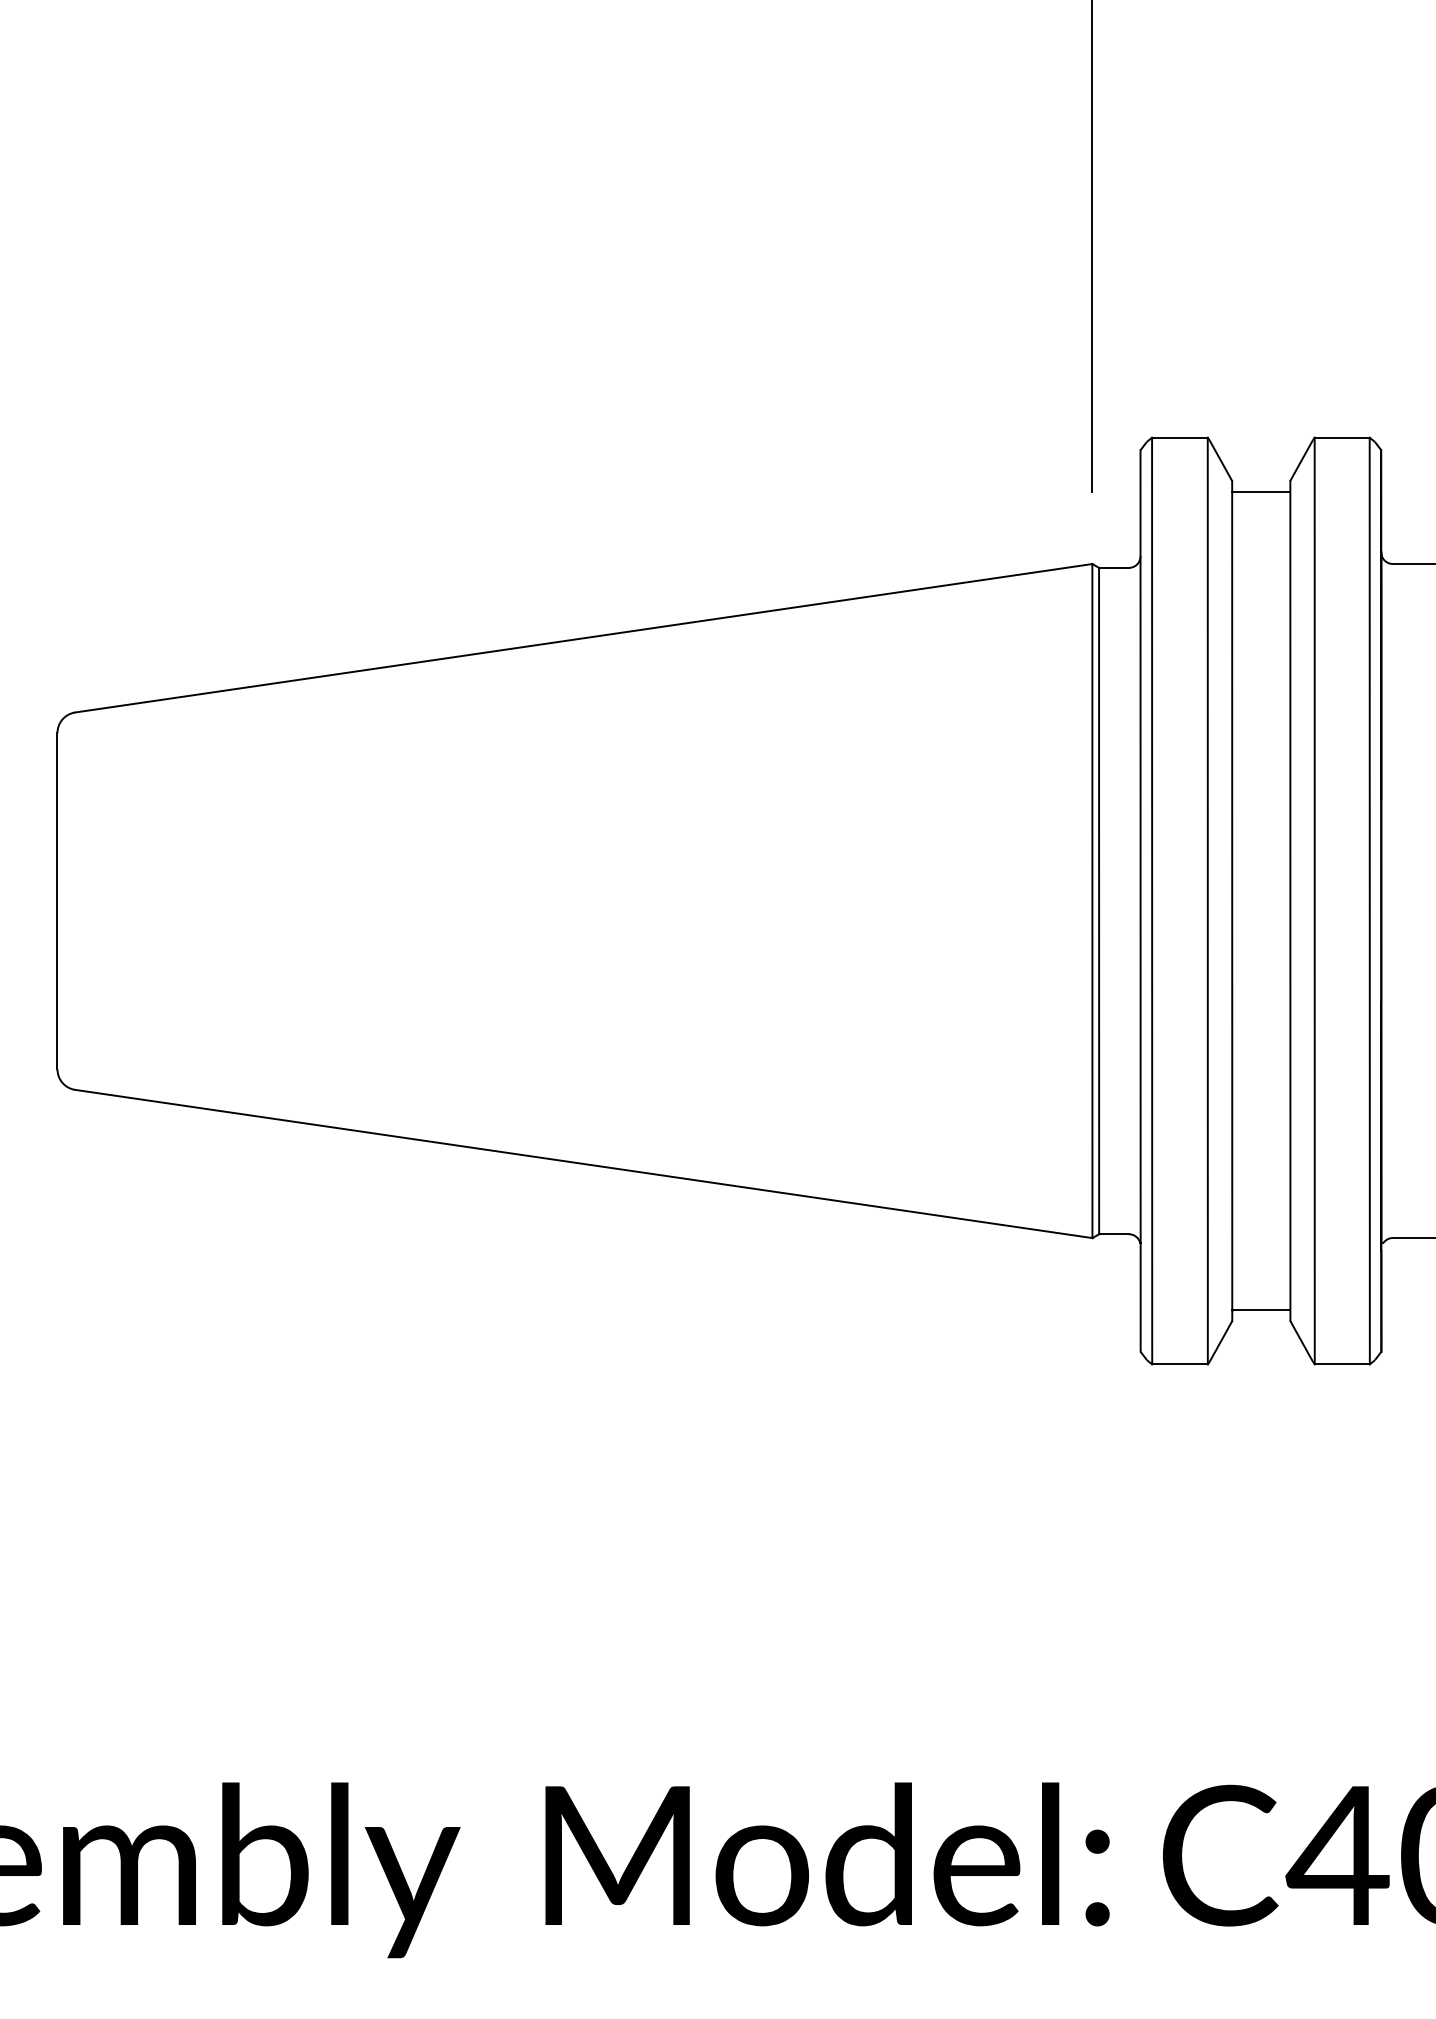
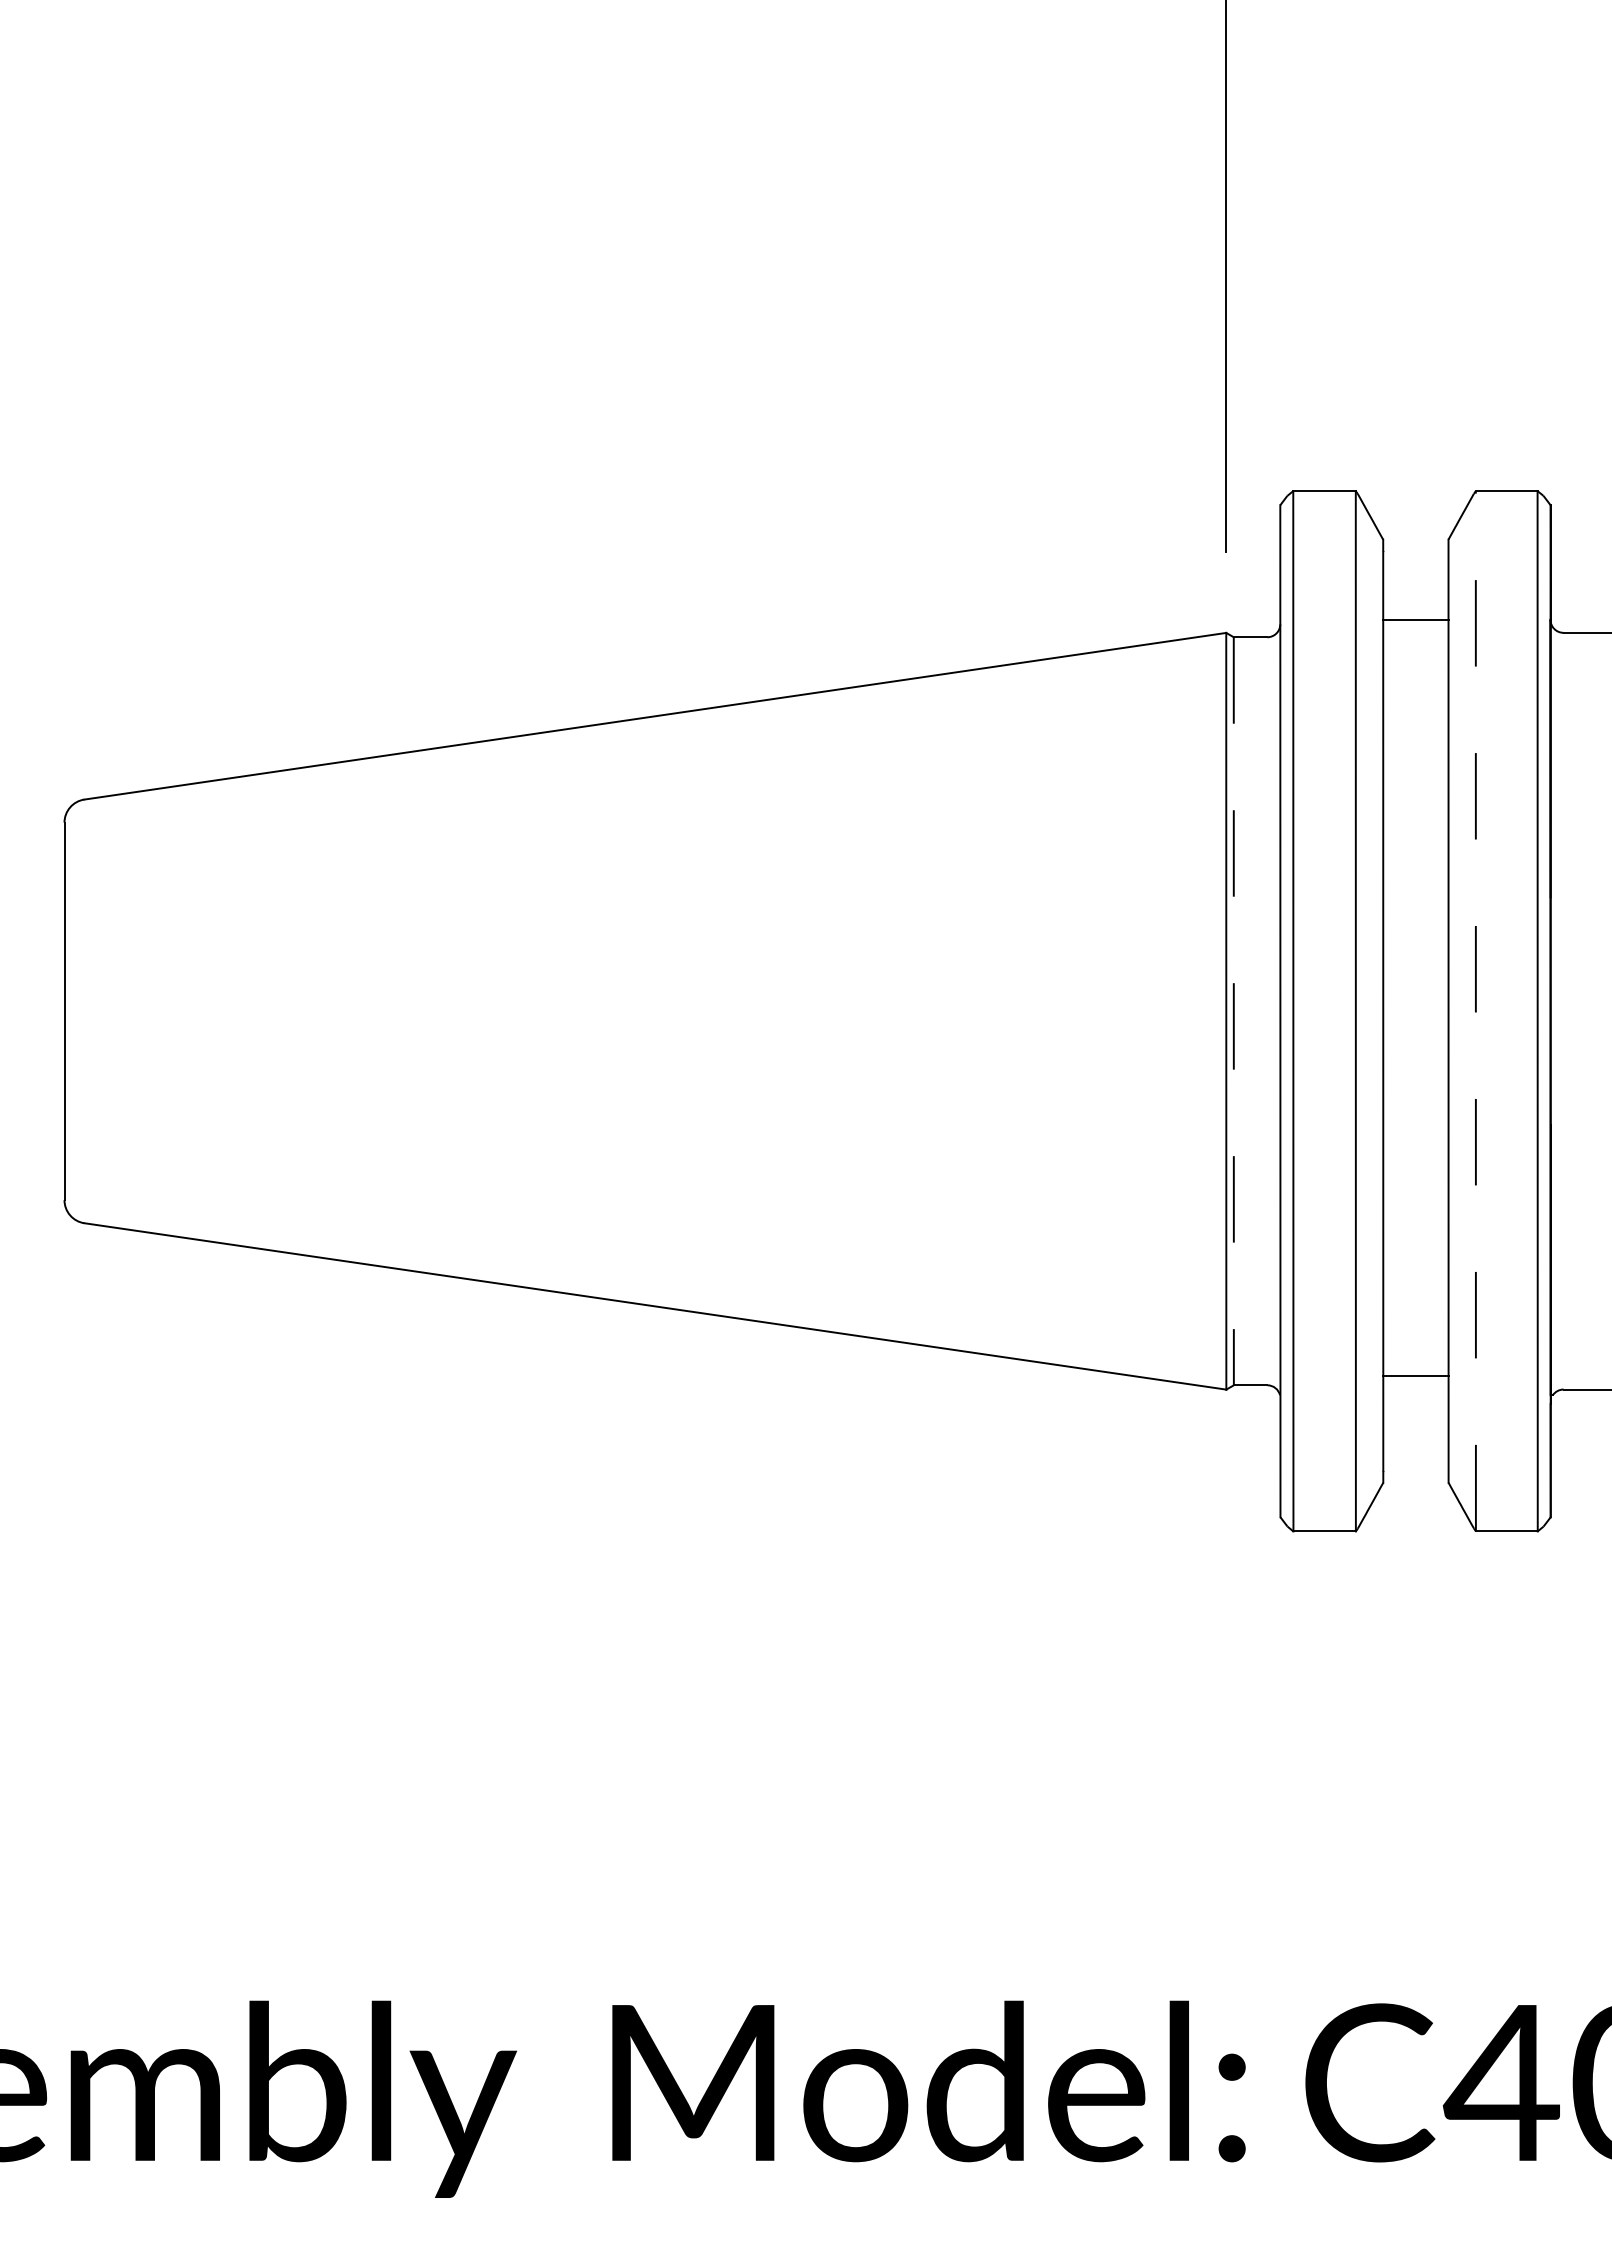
line: (1260, 491) -> (1415, 619), moved
line: (1314, 900) -> (1475, 1010), solid -> dashed
line: (1098, 901) -> (1233, 1011), solid -> dashed
line: (1260, 1310) -> (1415, 1375), moved

